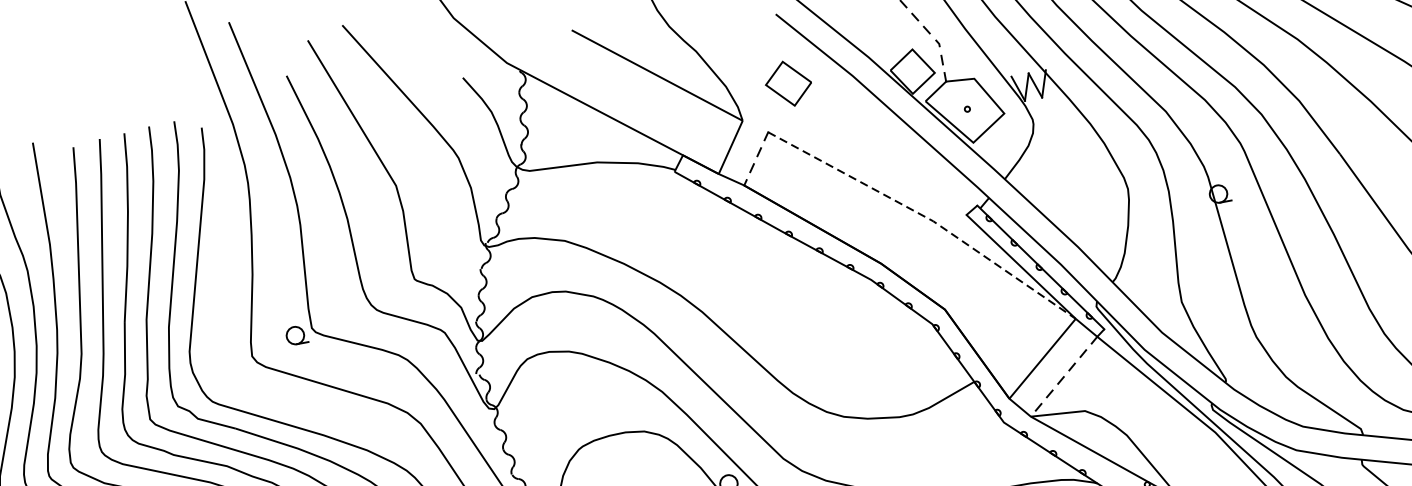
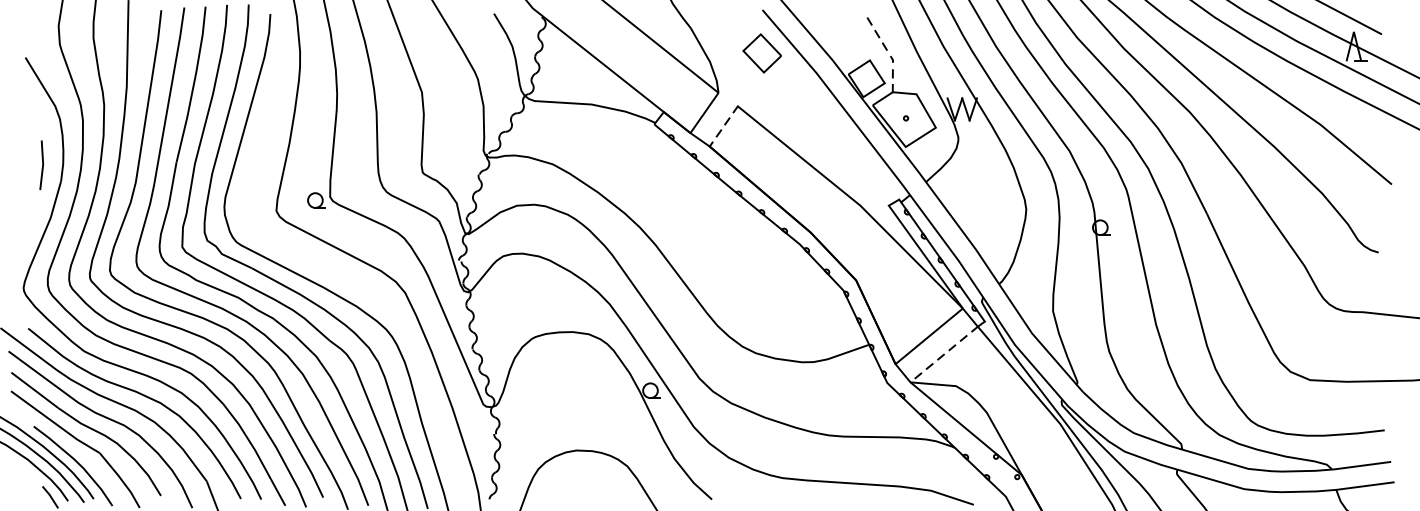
part: (787, 84) -> (761, 53), moved
line: (928, 218) -> (856, 202), dashed -> solid

